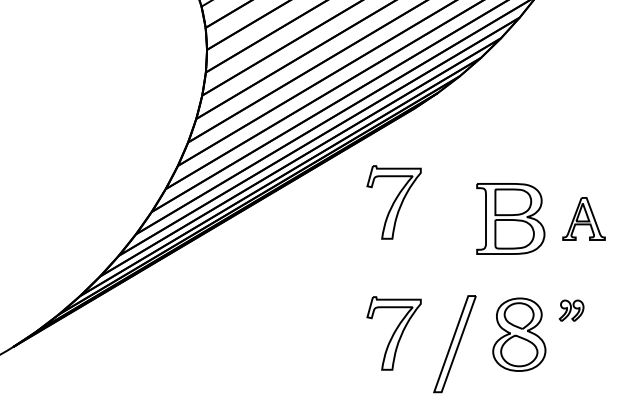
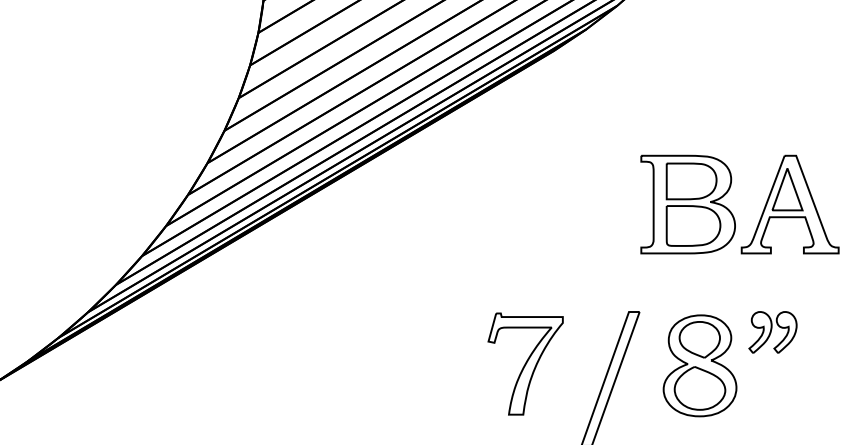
part: (393, 202) -> (524, 181), removed
part: (583, 218) -> (789, 203), size x1.67
part: (571, 310) -> (772, 332), size x1.43

